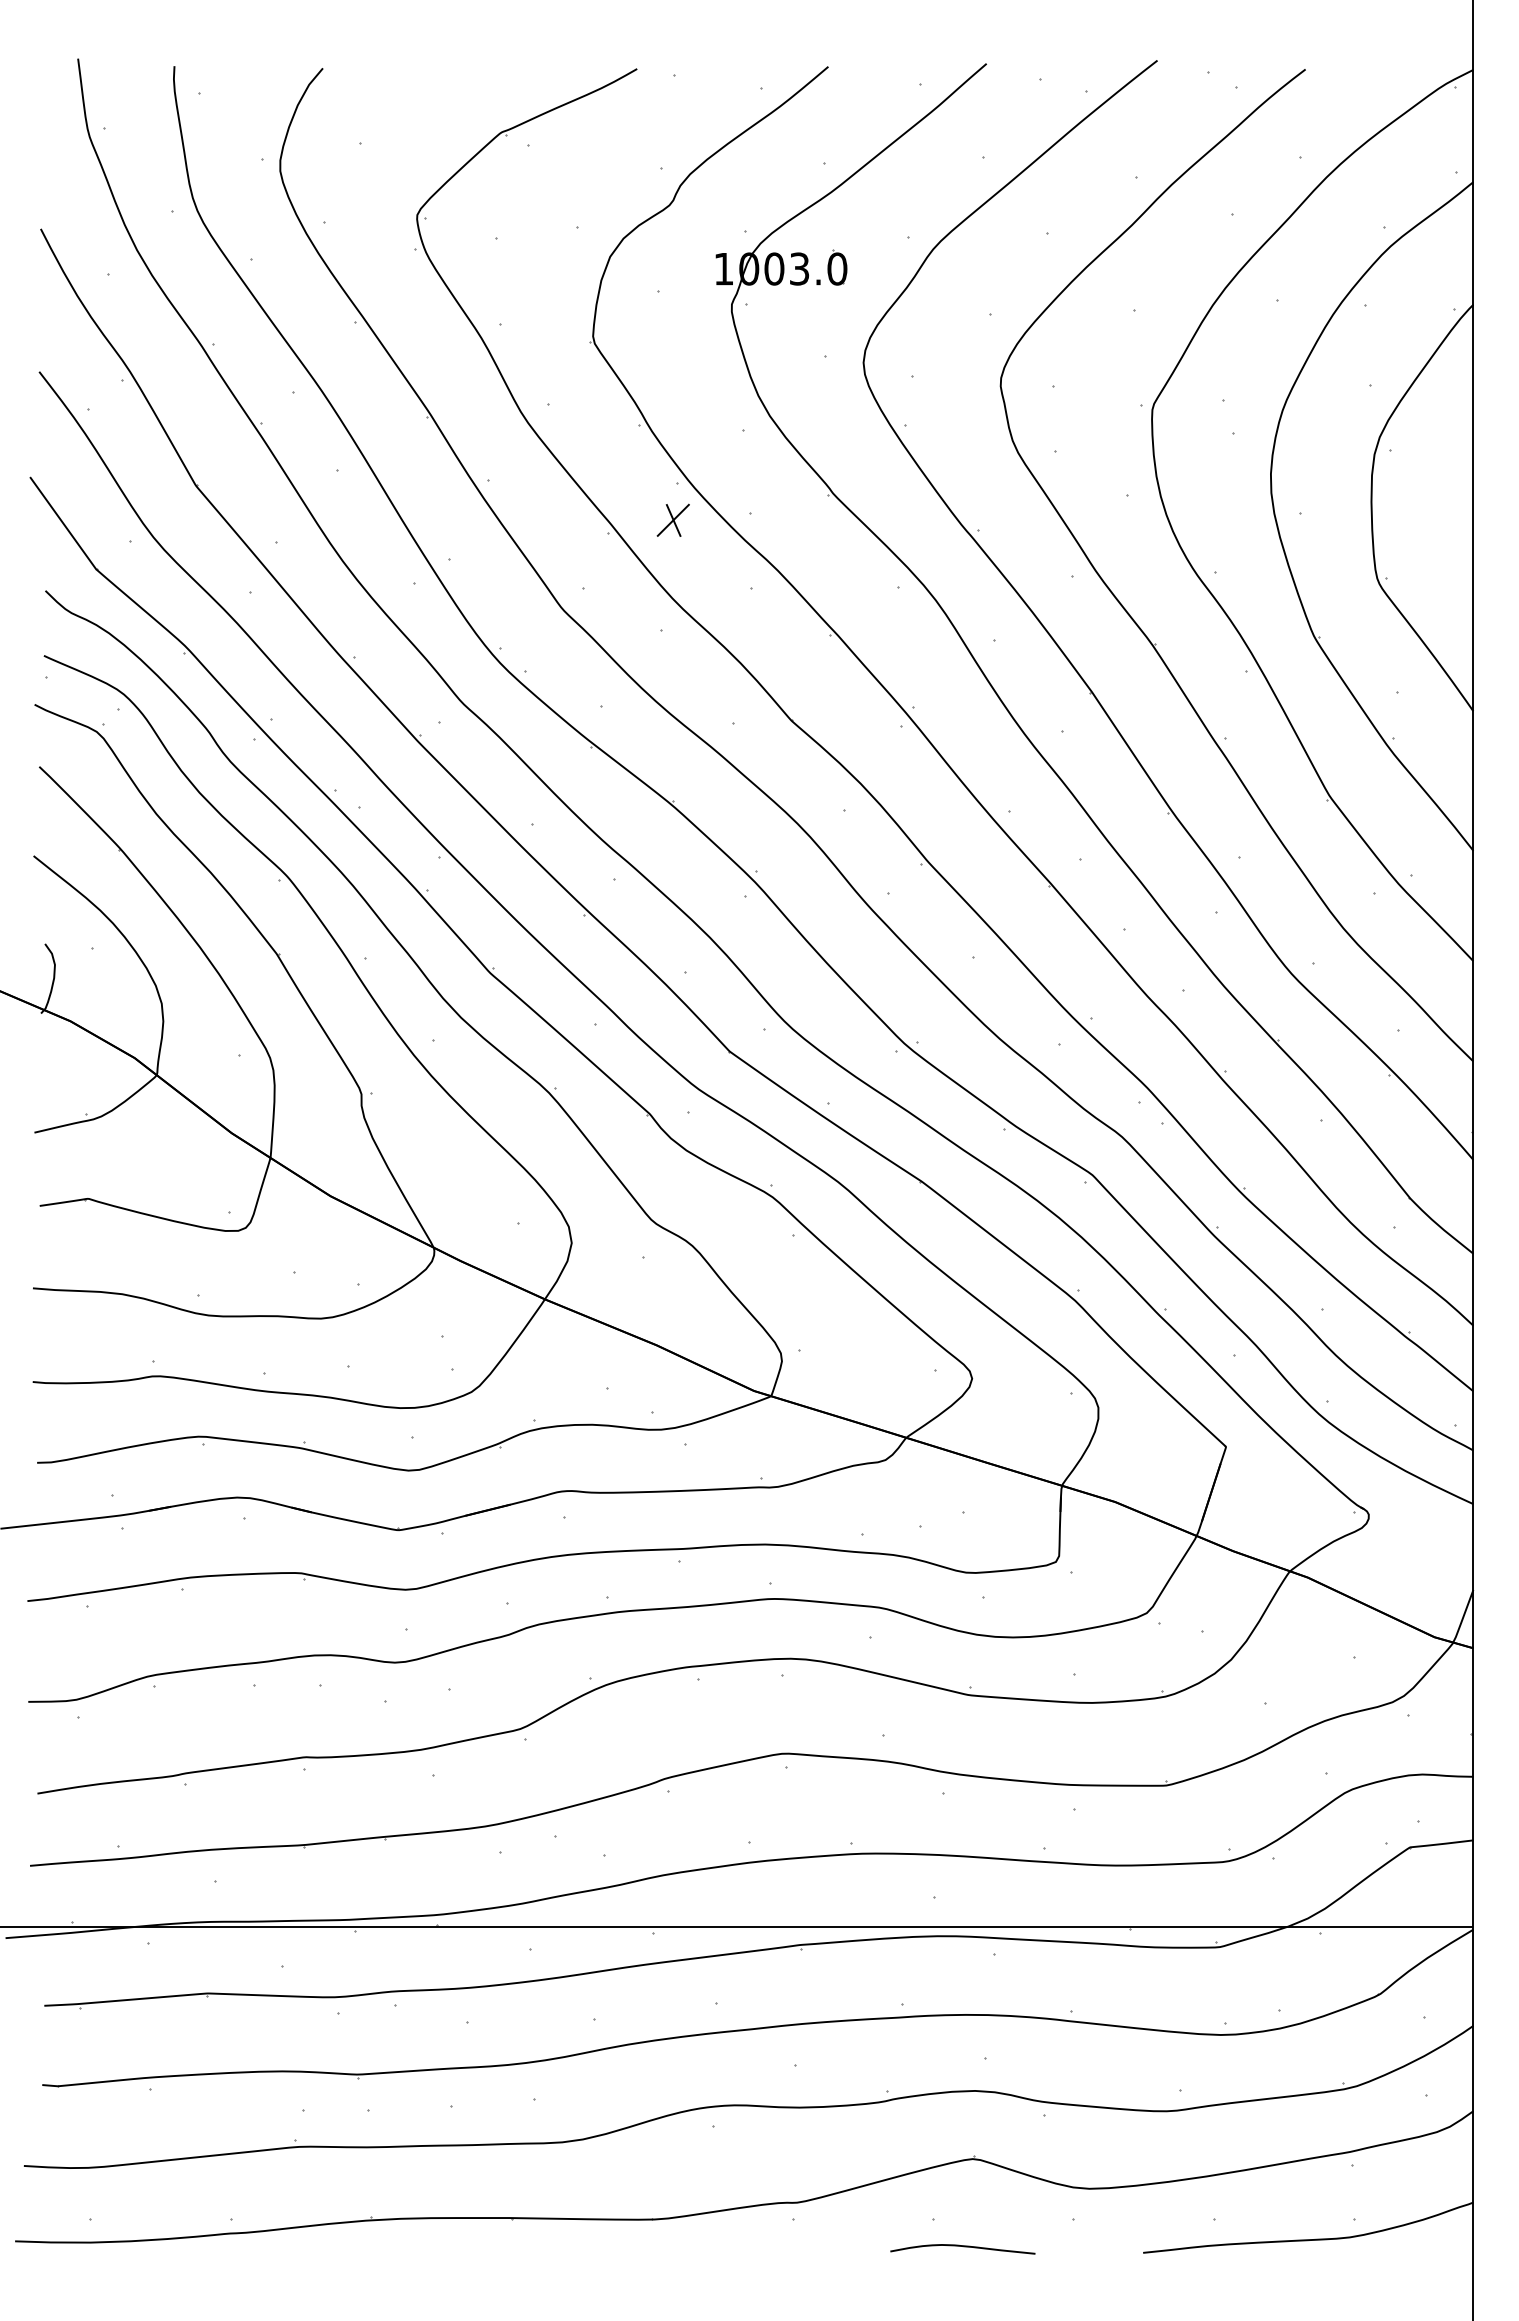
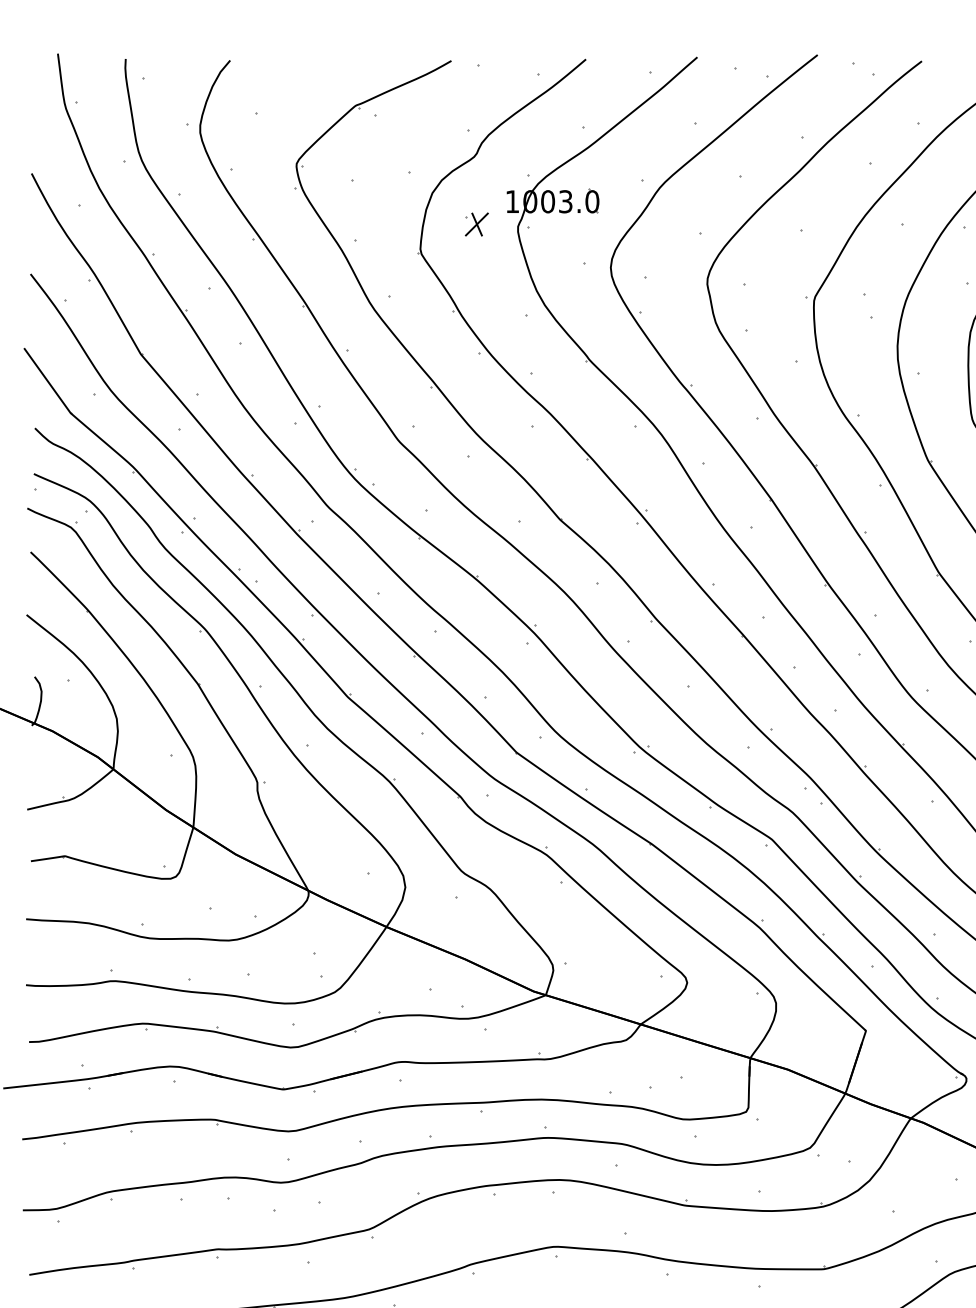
part: (672, 519) -> (476, 223), moved

